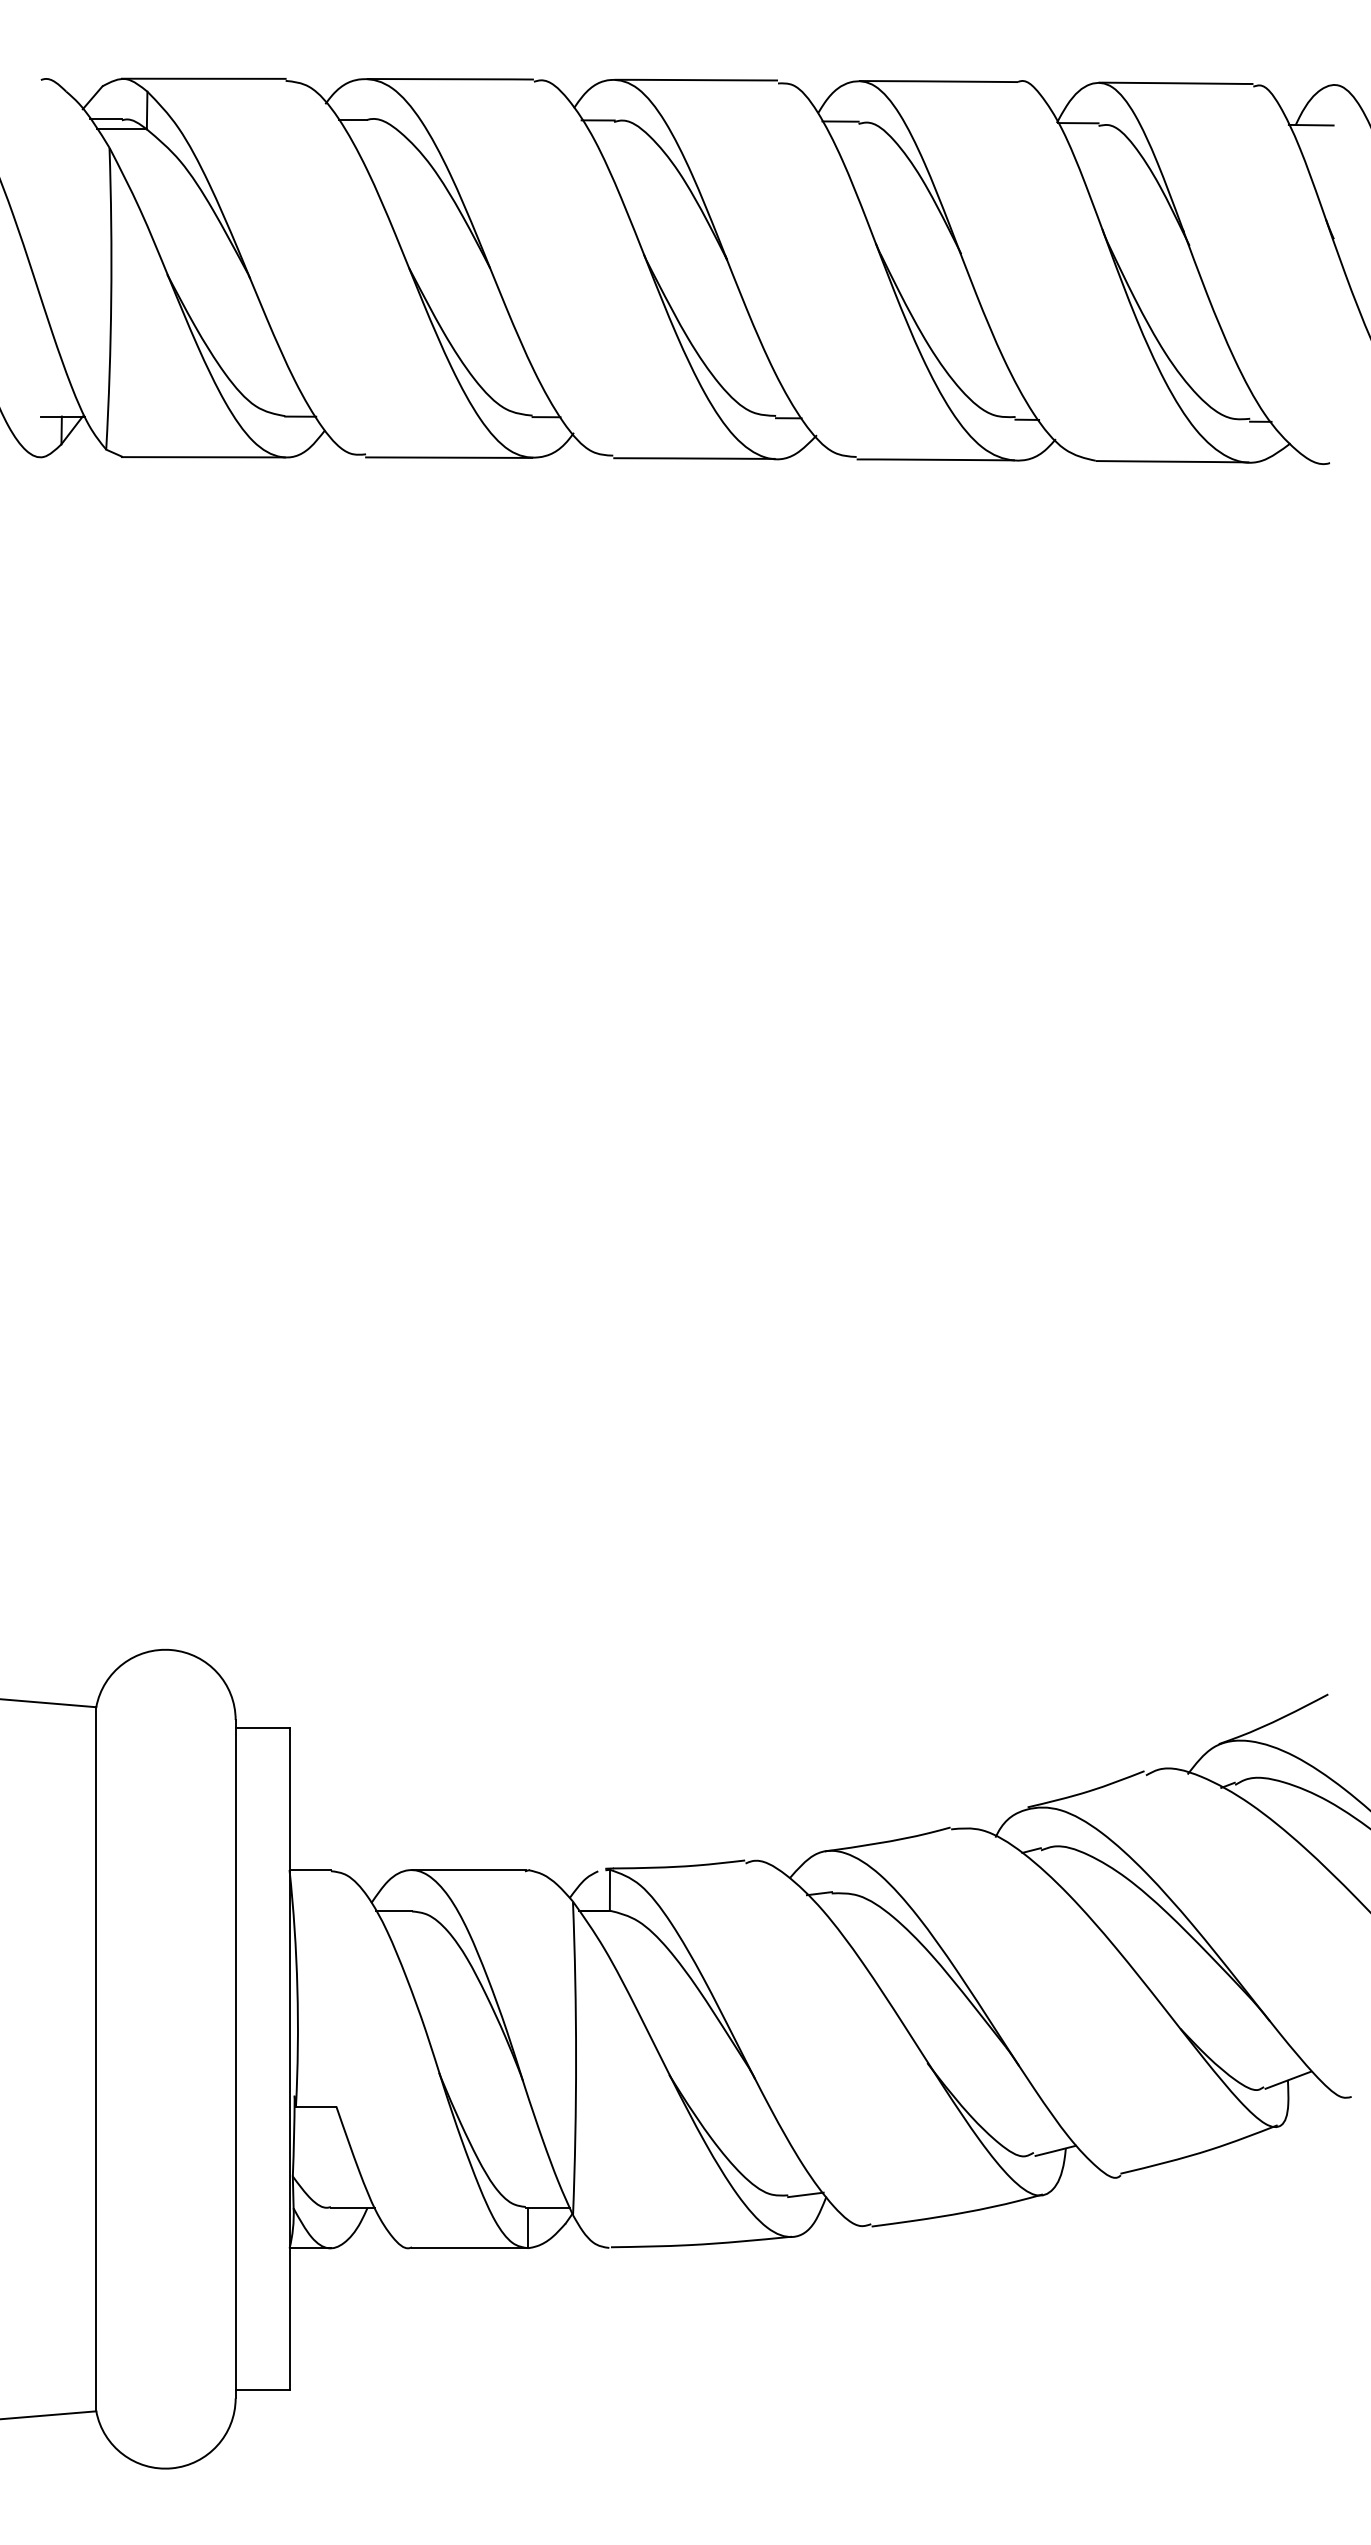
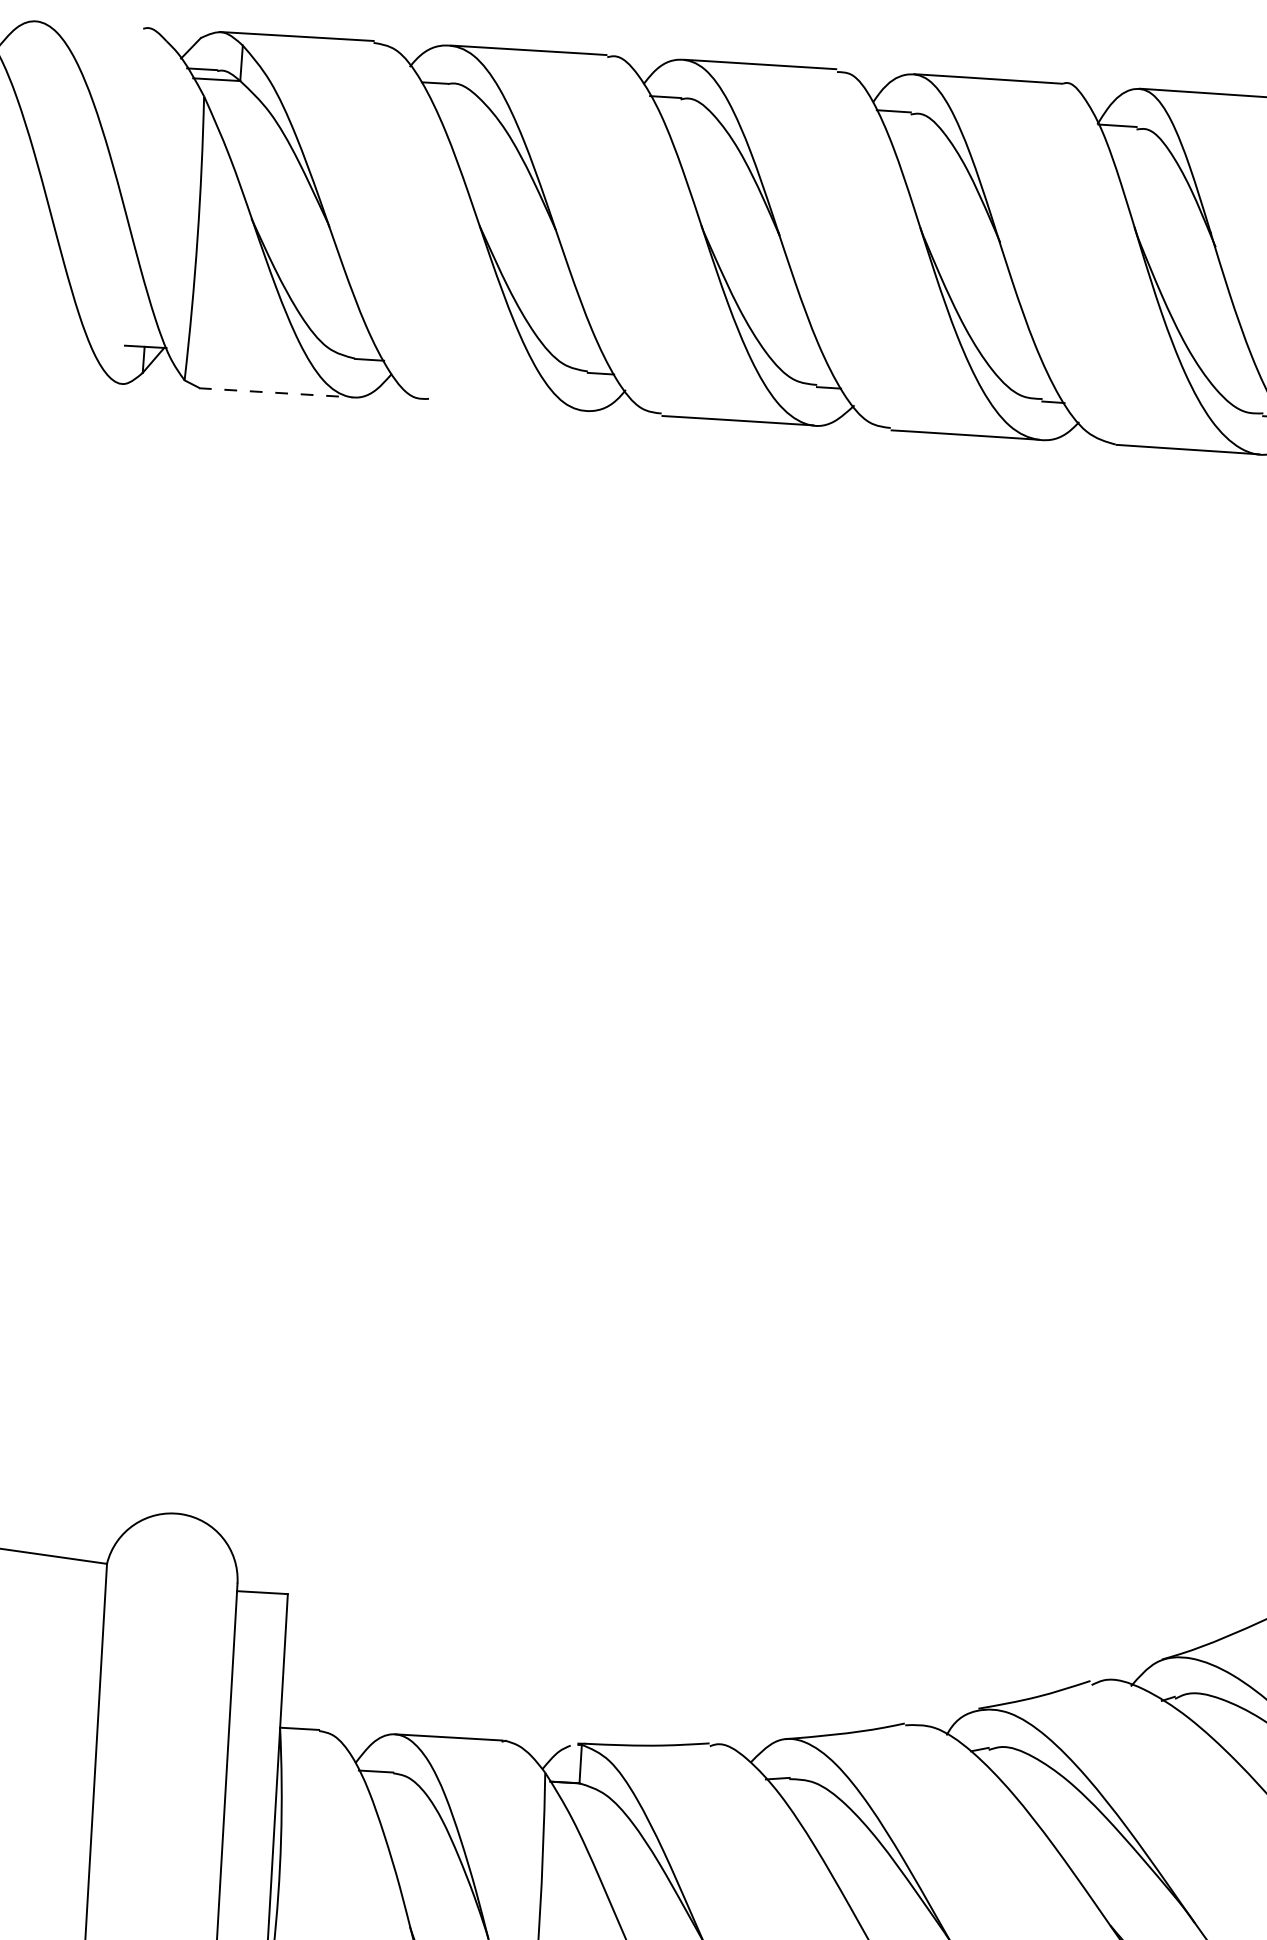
line: (203, 457) -> (275, 393), solid -> dashed
line: (449, 457) -> (507, 406), removed

